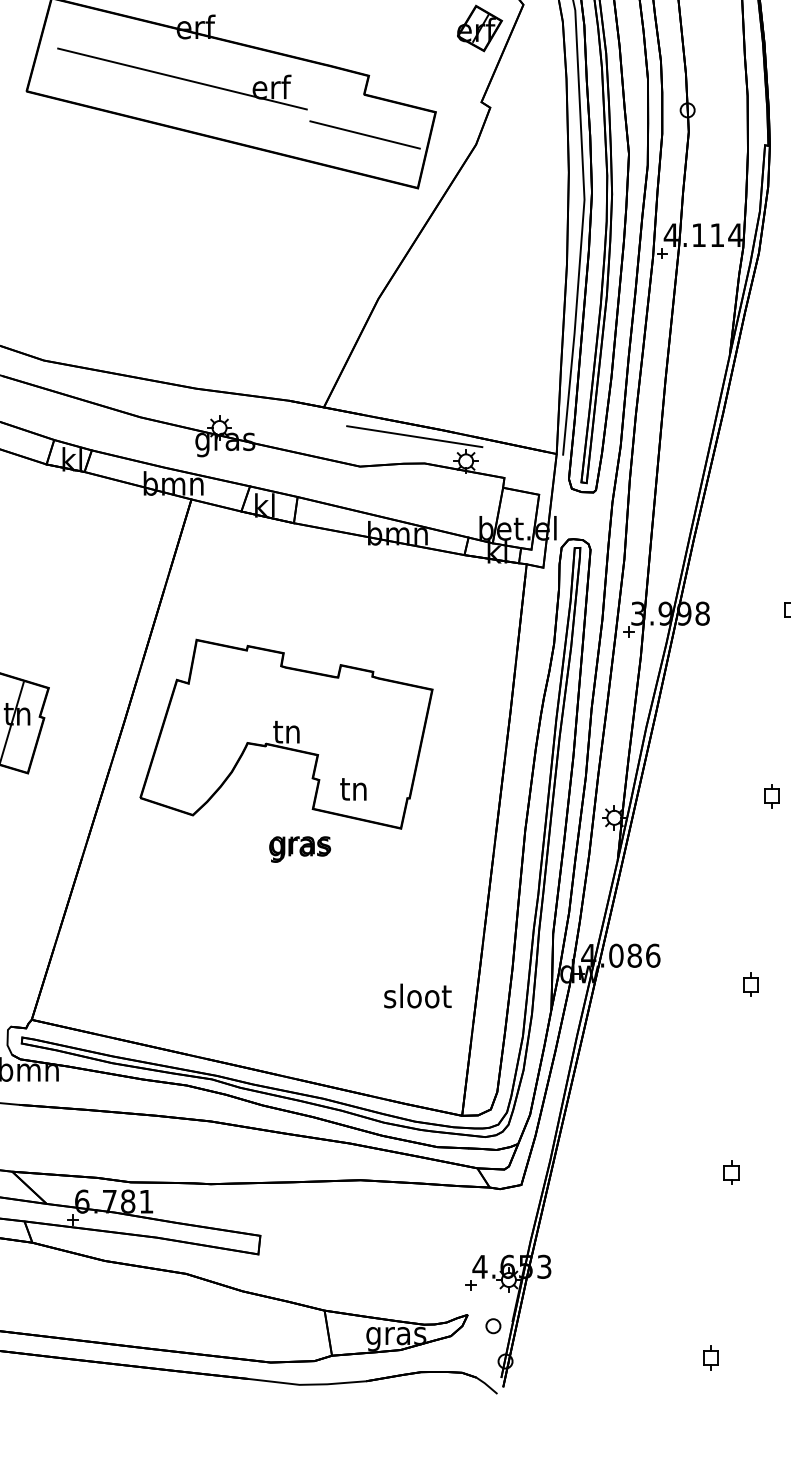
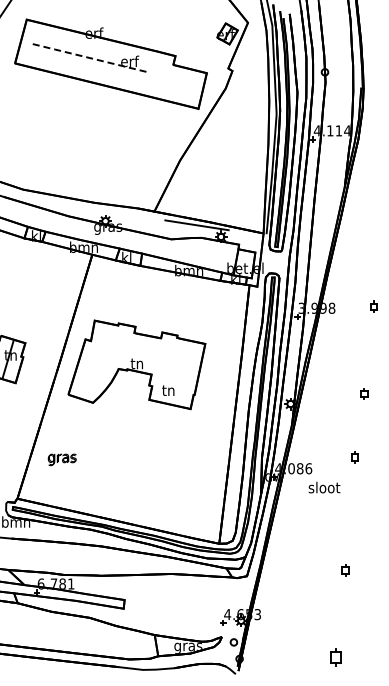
line: (181, 78) -> (87, 57), solid -> dashed
line: (364, 134) -> (173, 83), removed
text: (298, 848) -> (61, 459), moved
part: (750, 985) -> (354, 457), moved
text: (417, 995) -> (324, 487), moved
part: (710, 1358) -> (335, 657), size x1.6

